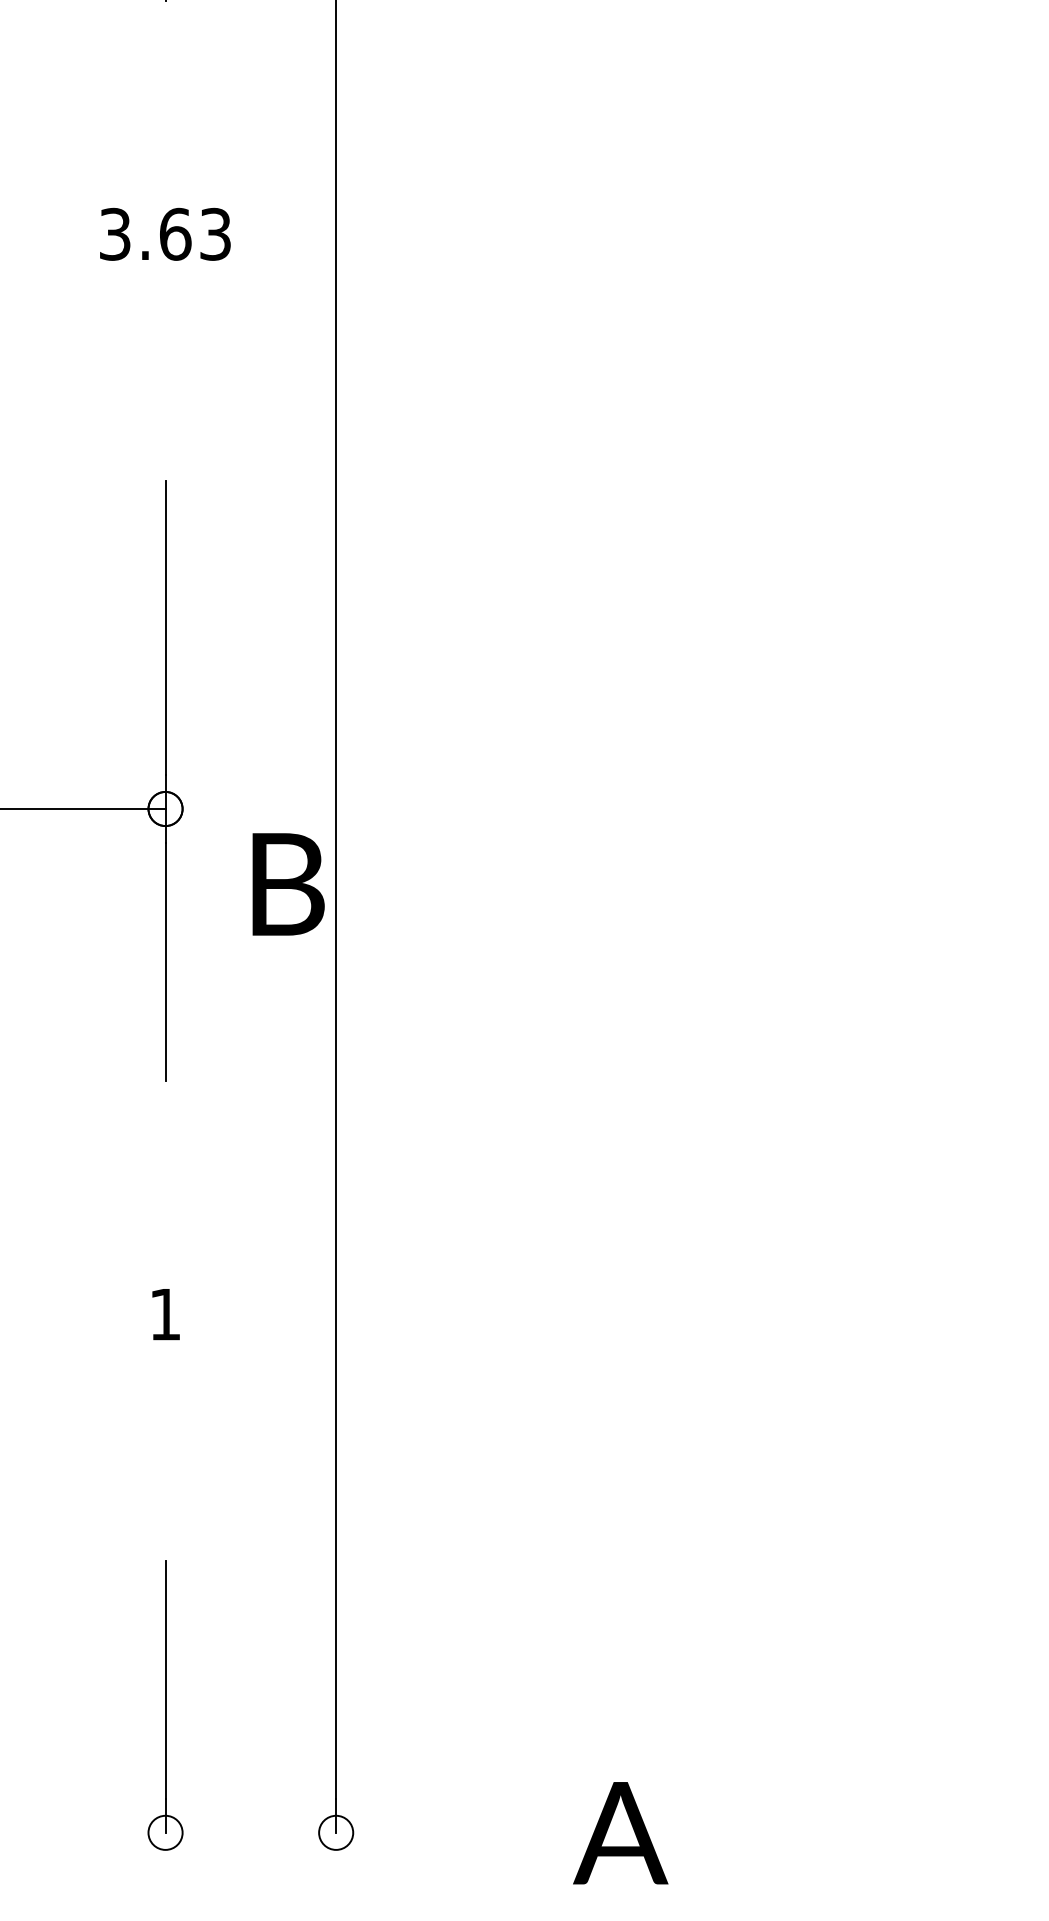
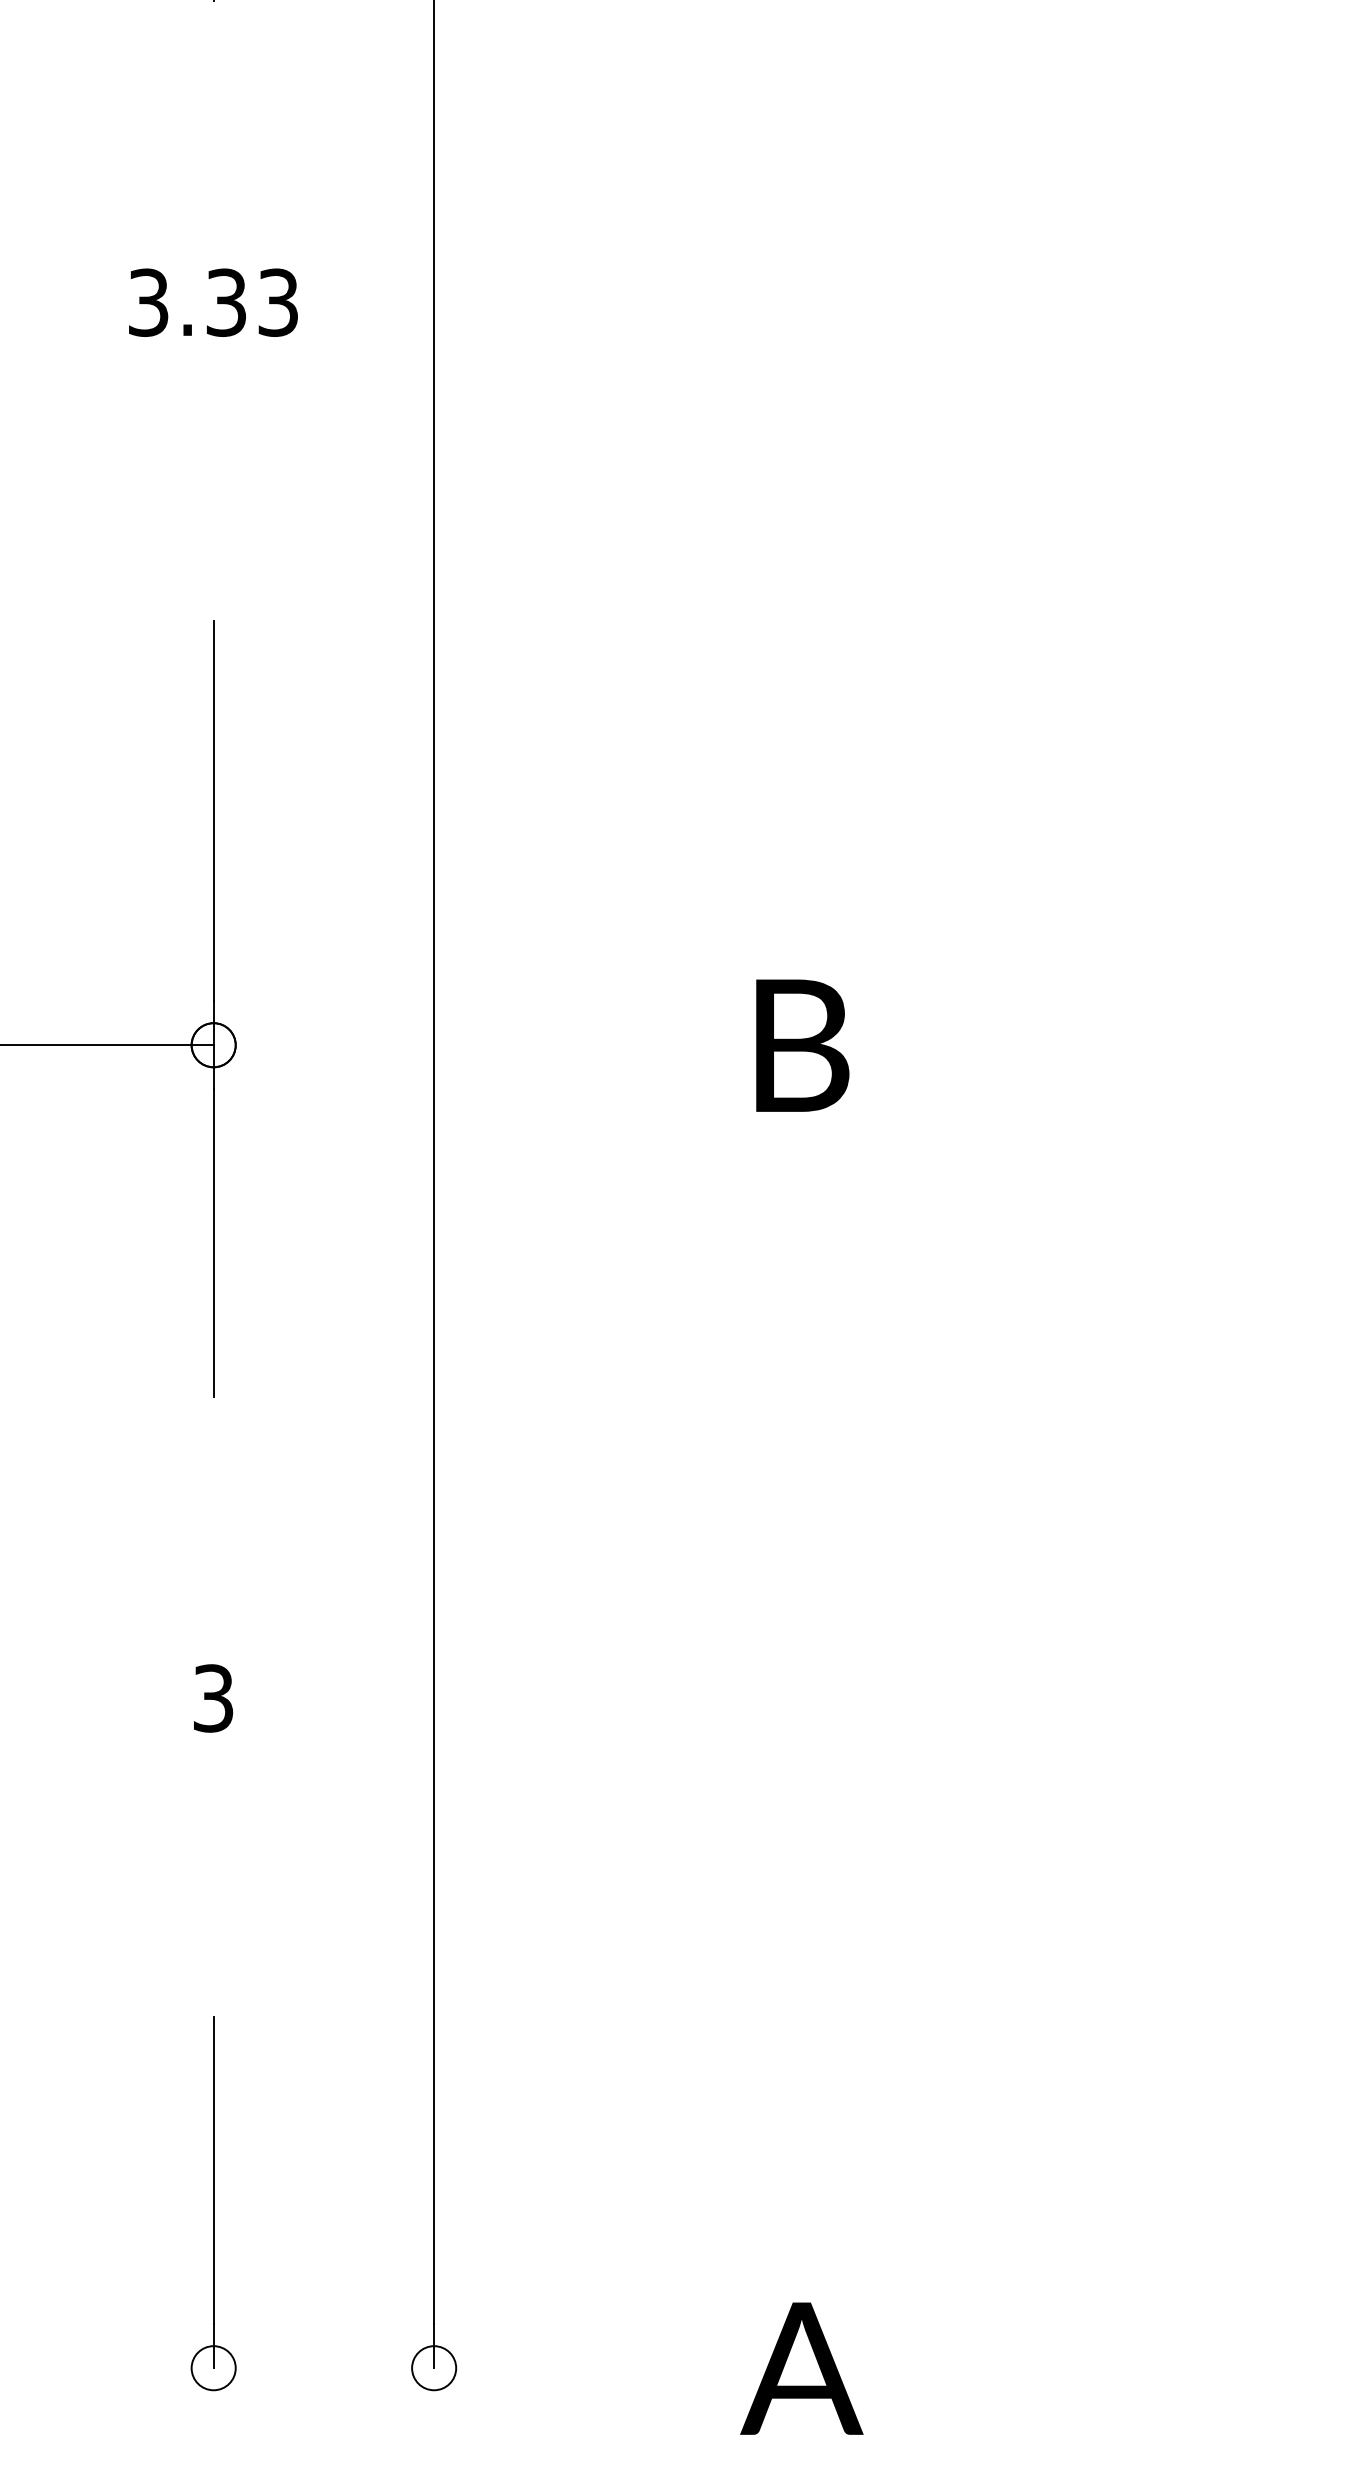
text: (175, 234) -> (226, 302), 3.63 -> 3.33
text: (288, 884) -> (802, 1045), moved
text: (165, 1314) -> (213, 1698), 1 -> 3

